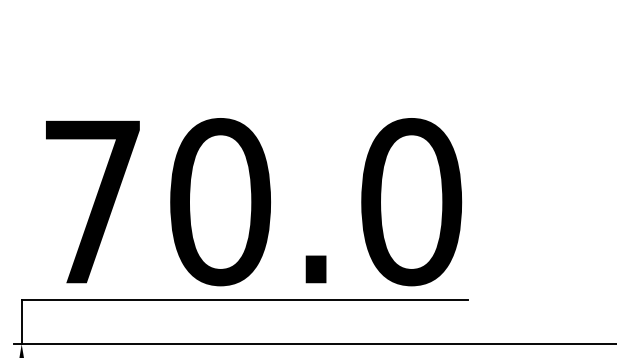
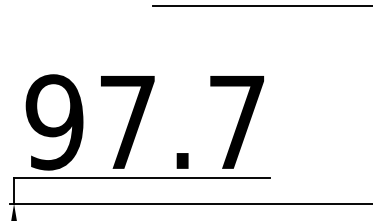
text: (251, 202) -> (145, 122), 70.0 -> 97.7

